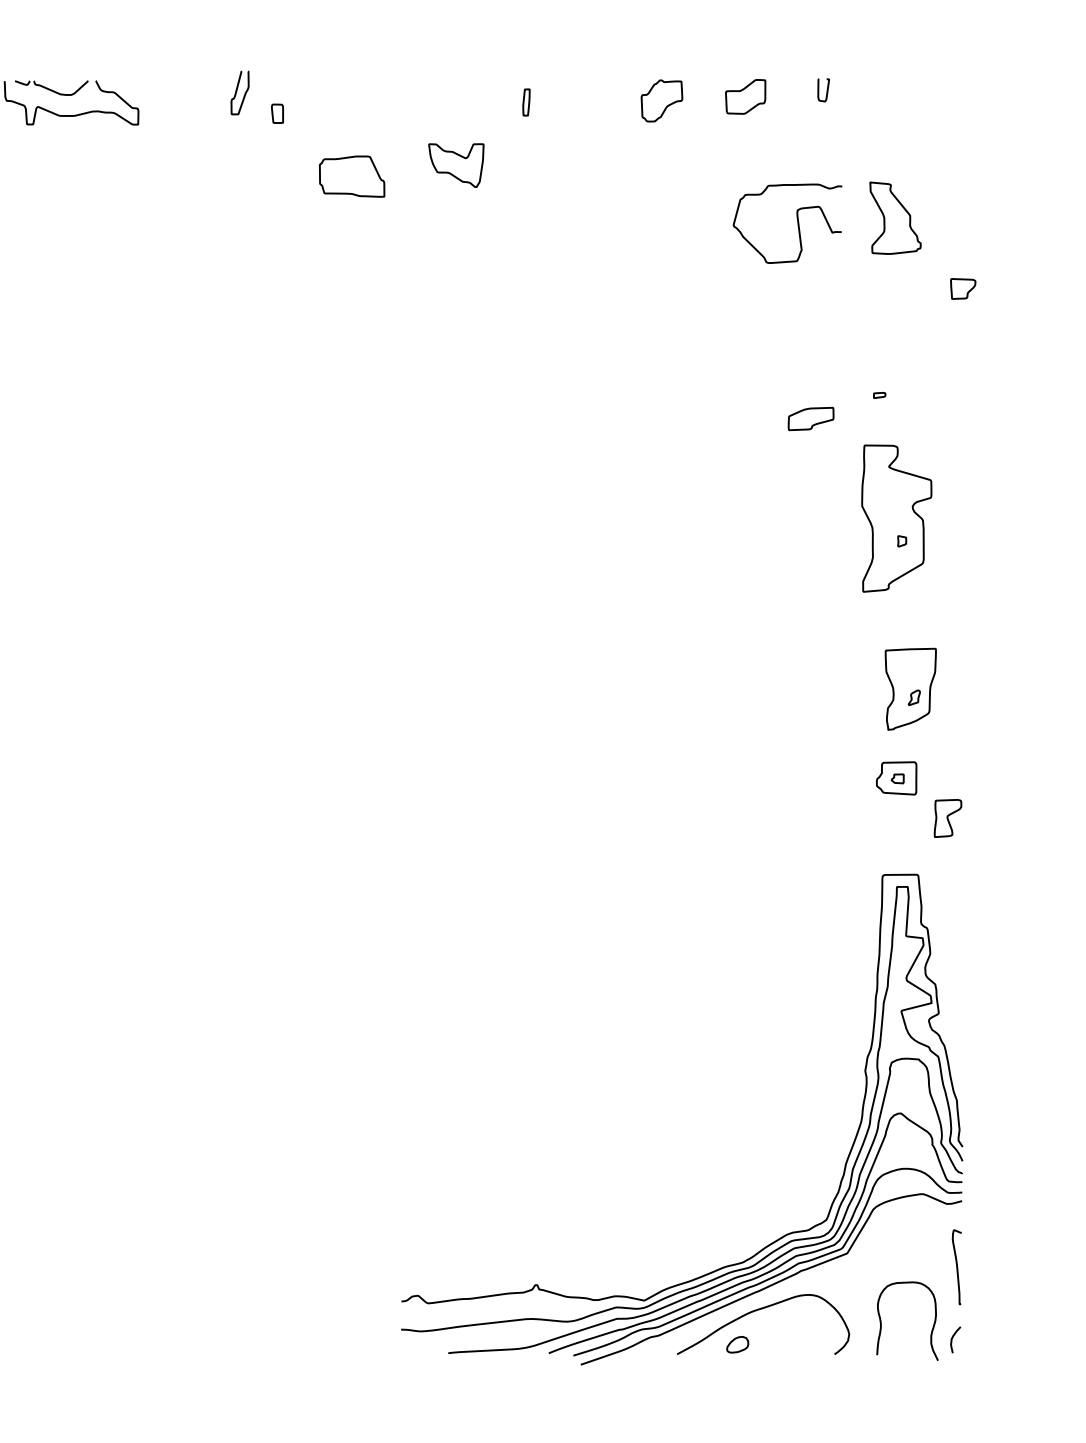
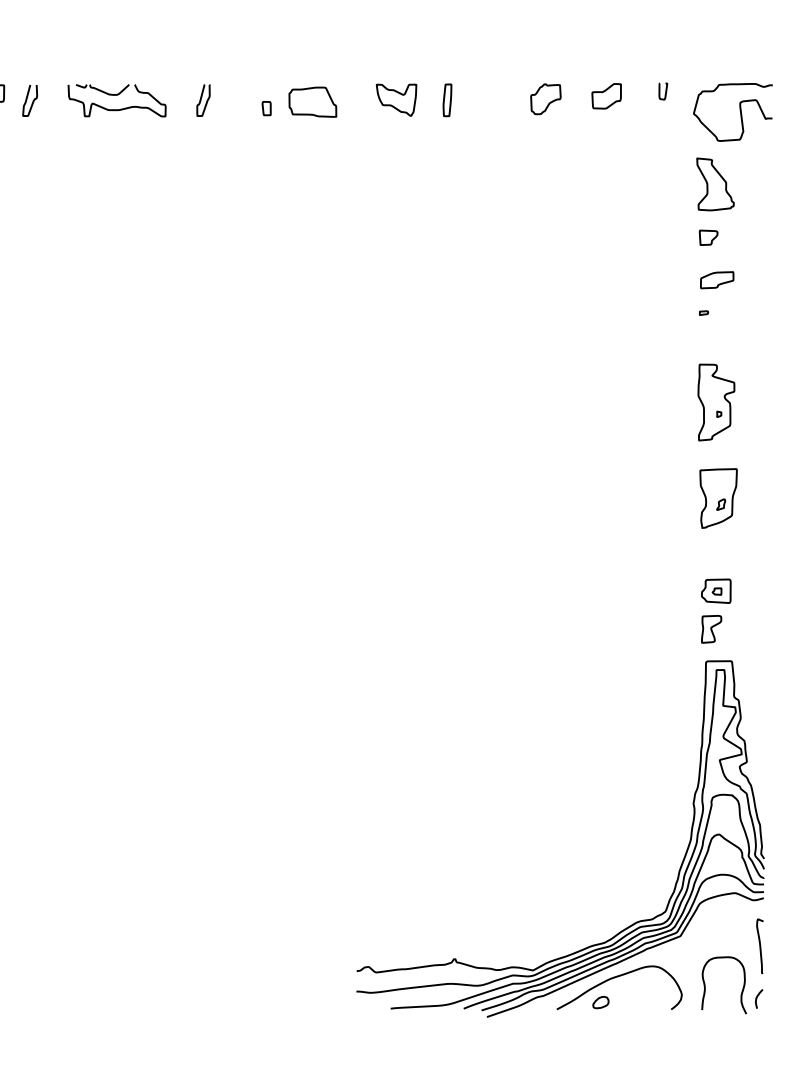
curve: (237, 93) -> (201, 100), moved
part: (526, 102) -> (447, 100), size x1.67
part: (456, 164) -> (396, 99), moved
part: (351, 175) -> (312, 101), moved
curve: (796, 221) -> (739, 110), moved
part: (962, 288) -> (708, 237), moved
part: (811, 419) -> (717, 280), moved
part: (896, 518) -> (716, 402), size x0.71
part: (910, 689) -> (718, 498), moved
part: (947, 818) -> (711, 629), moved

